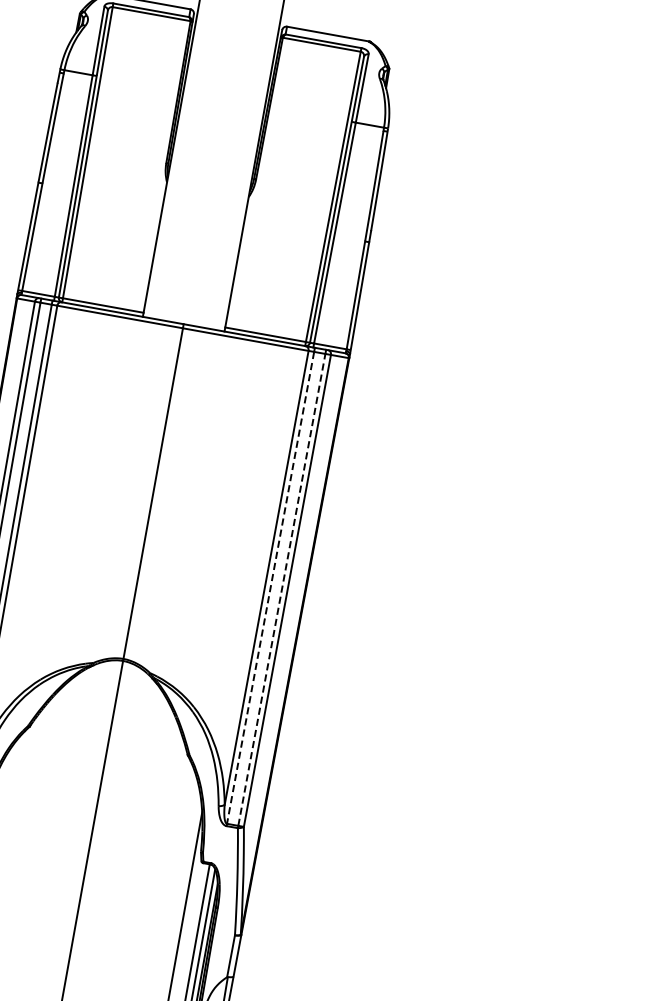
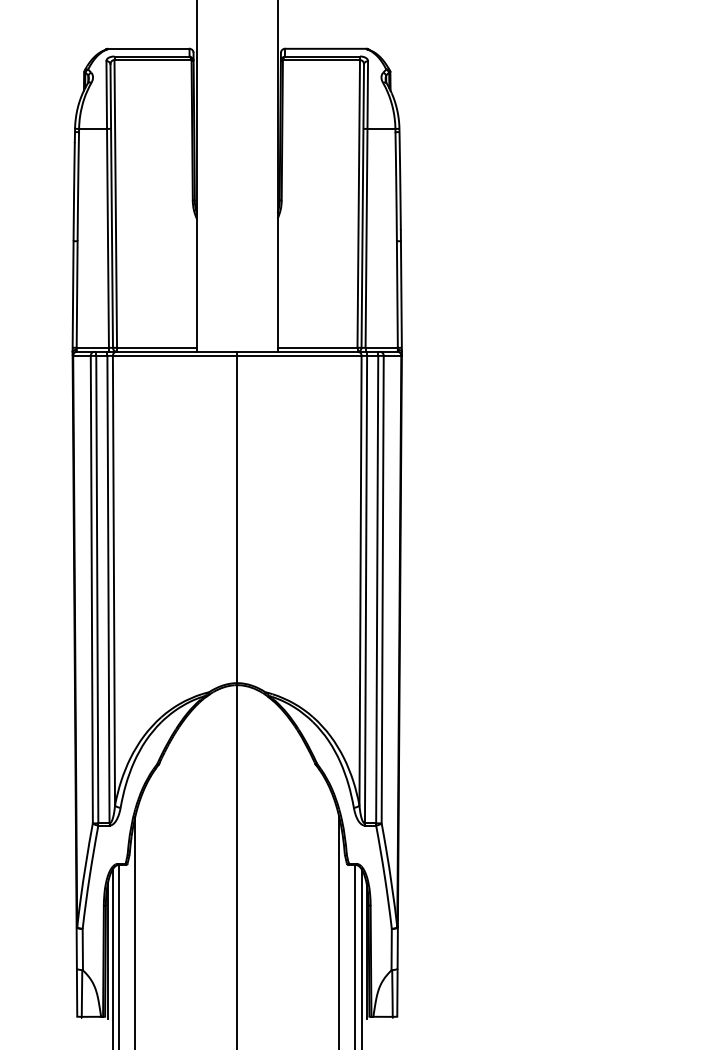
line: (271, 587) -> (366, 589), dashed -> solid
line: (282, 589) -> (377, 589), dashed -> solid

